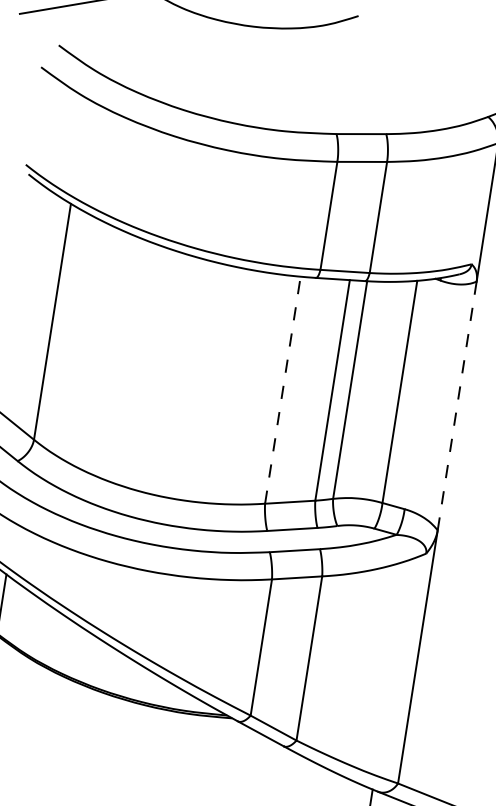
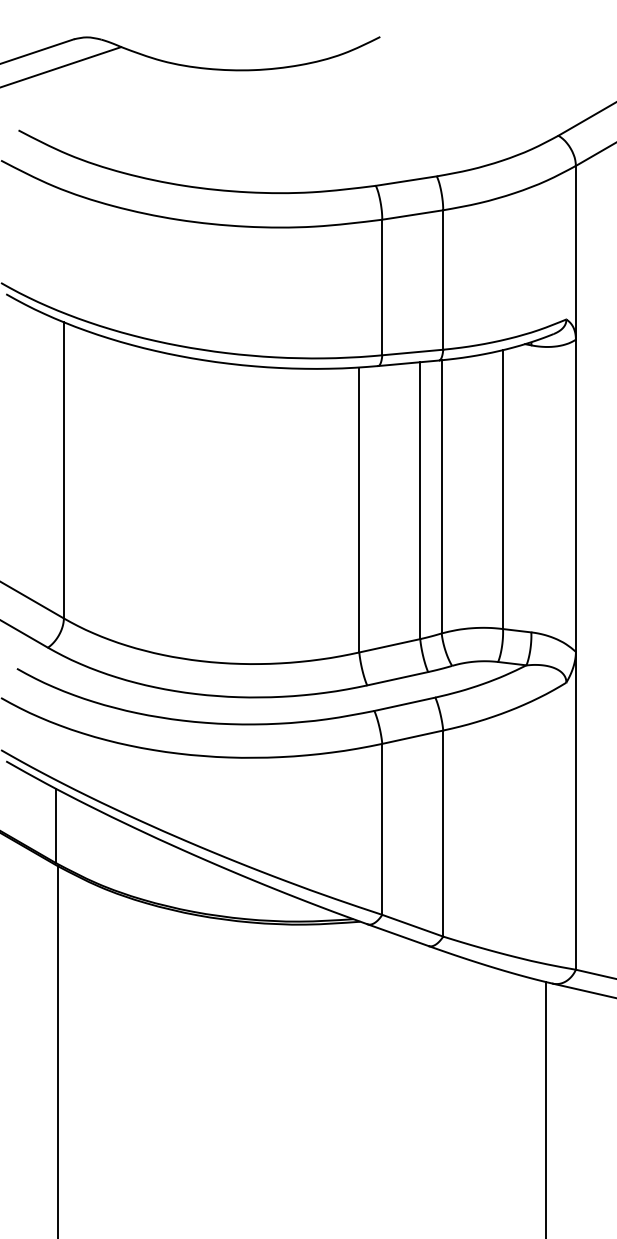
line: (283, 389) -> (359, 509), dashed -> solid
line: (456, 406) -> (575, 496), dashed -> solid

